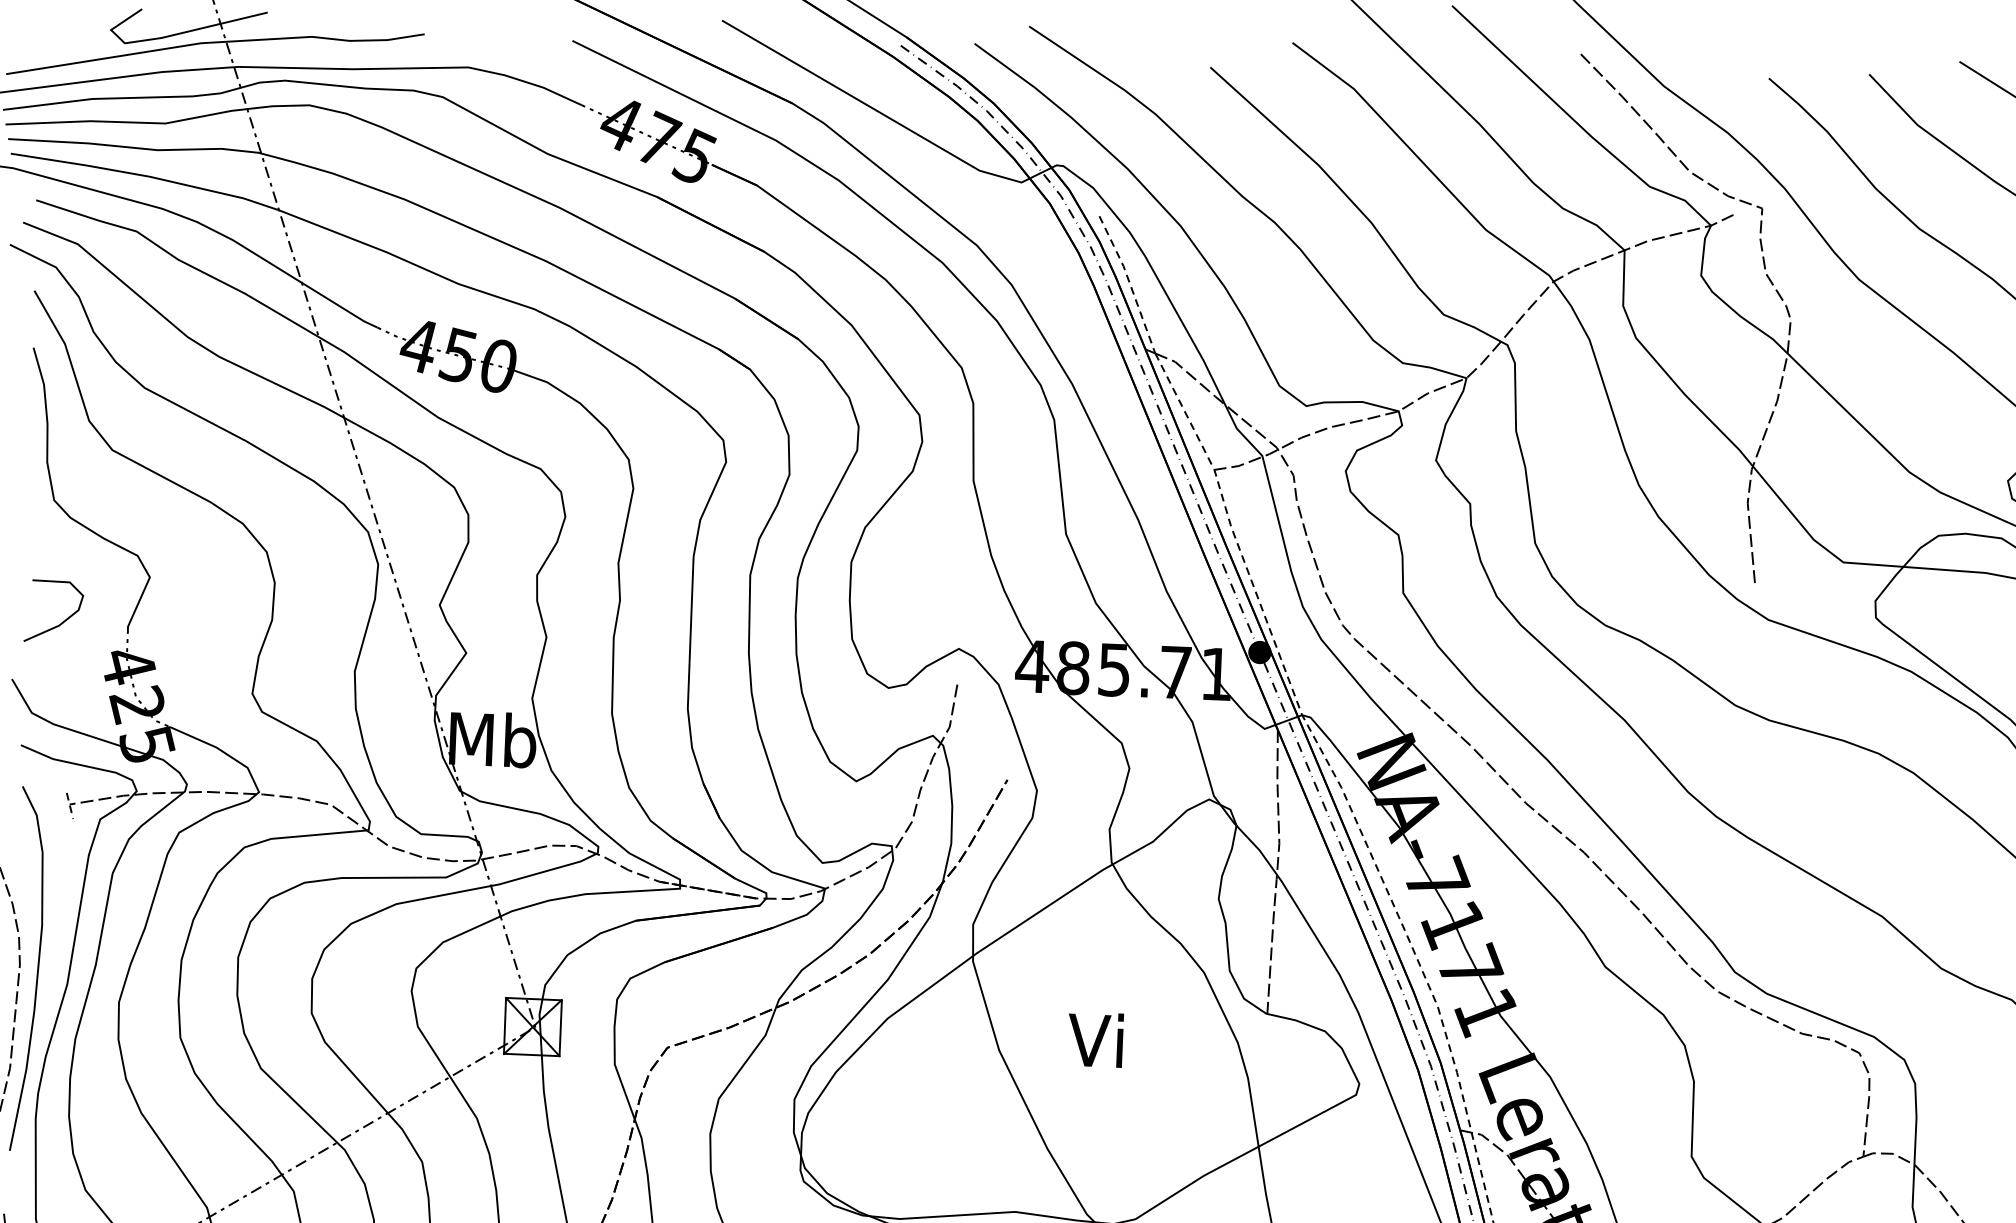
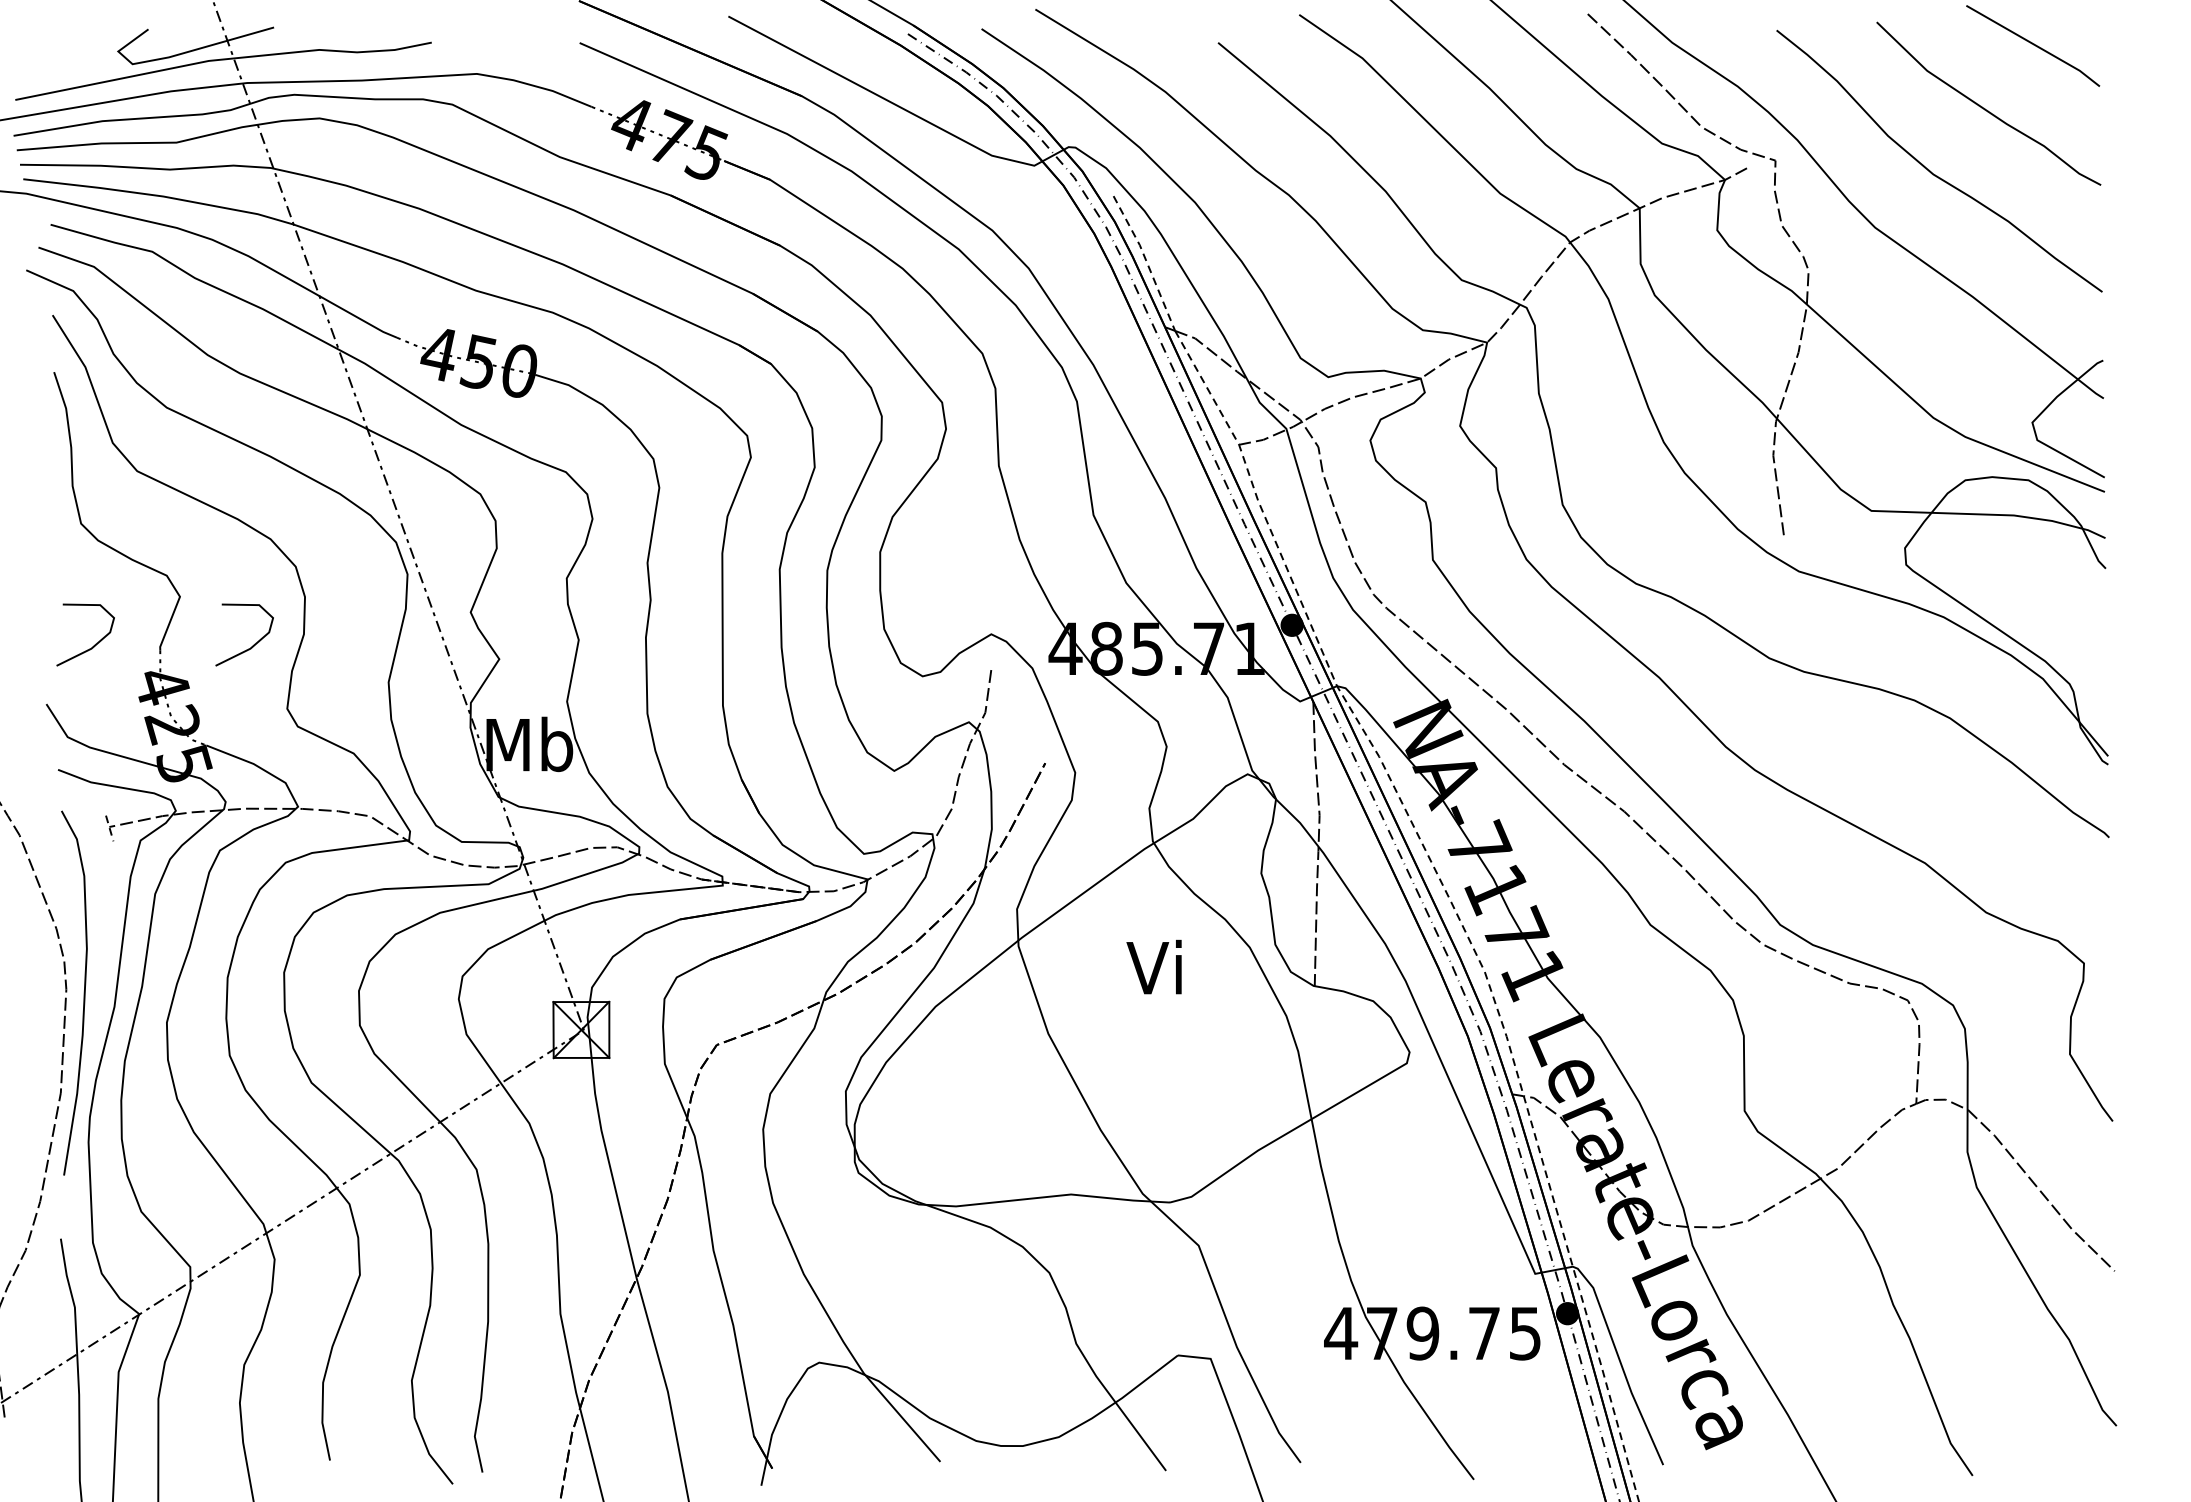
curve: (222, 627) -> (254, 643), added
text: (1094, 1039) -> (1153, 966), moved

